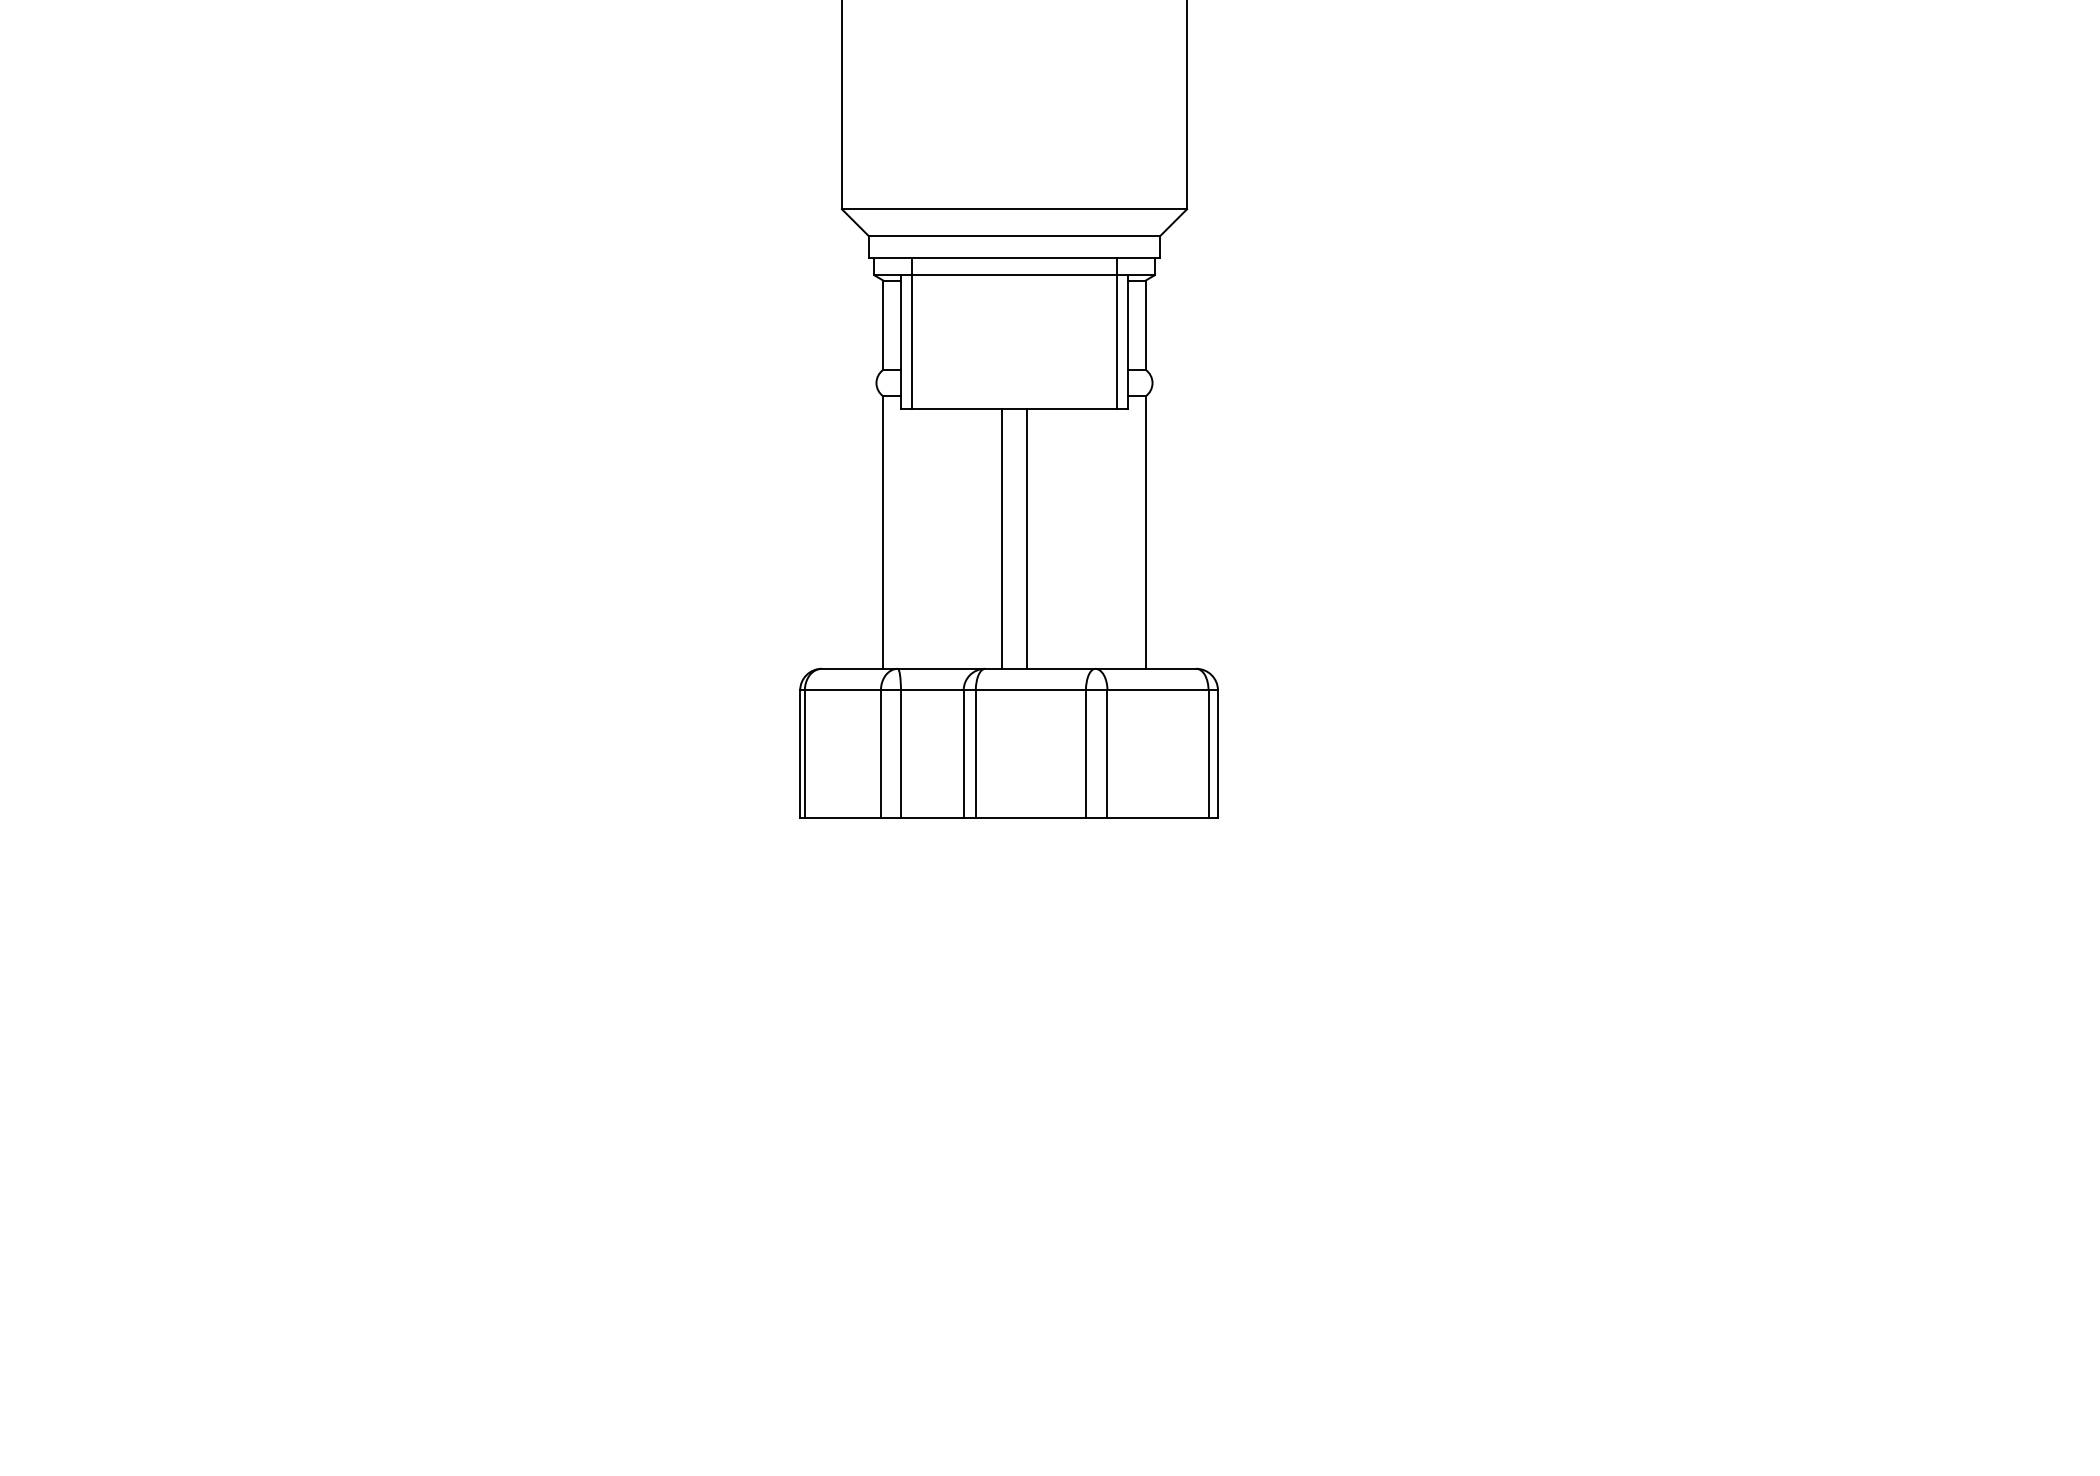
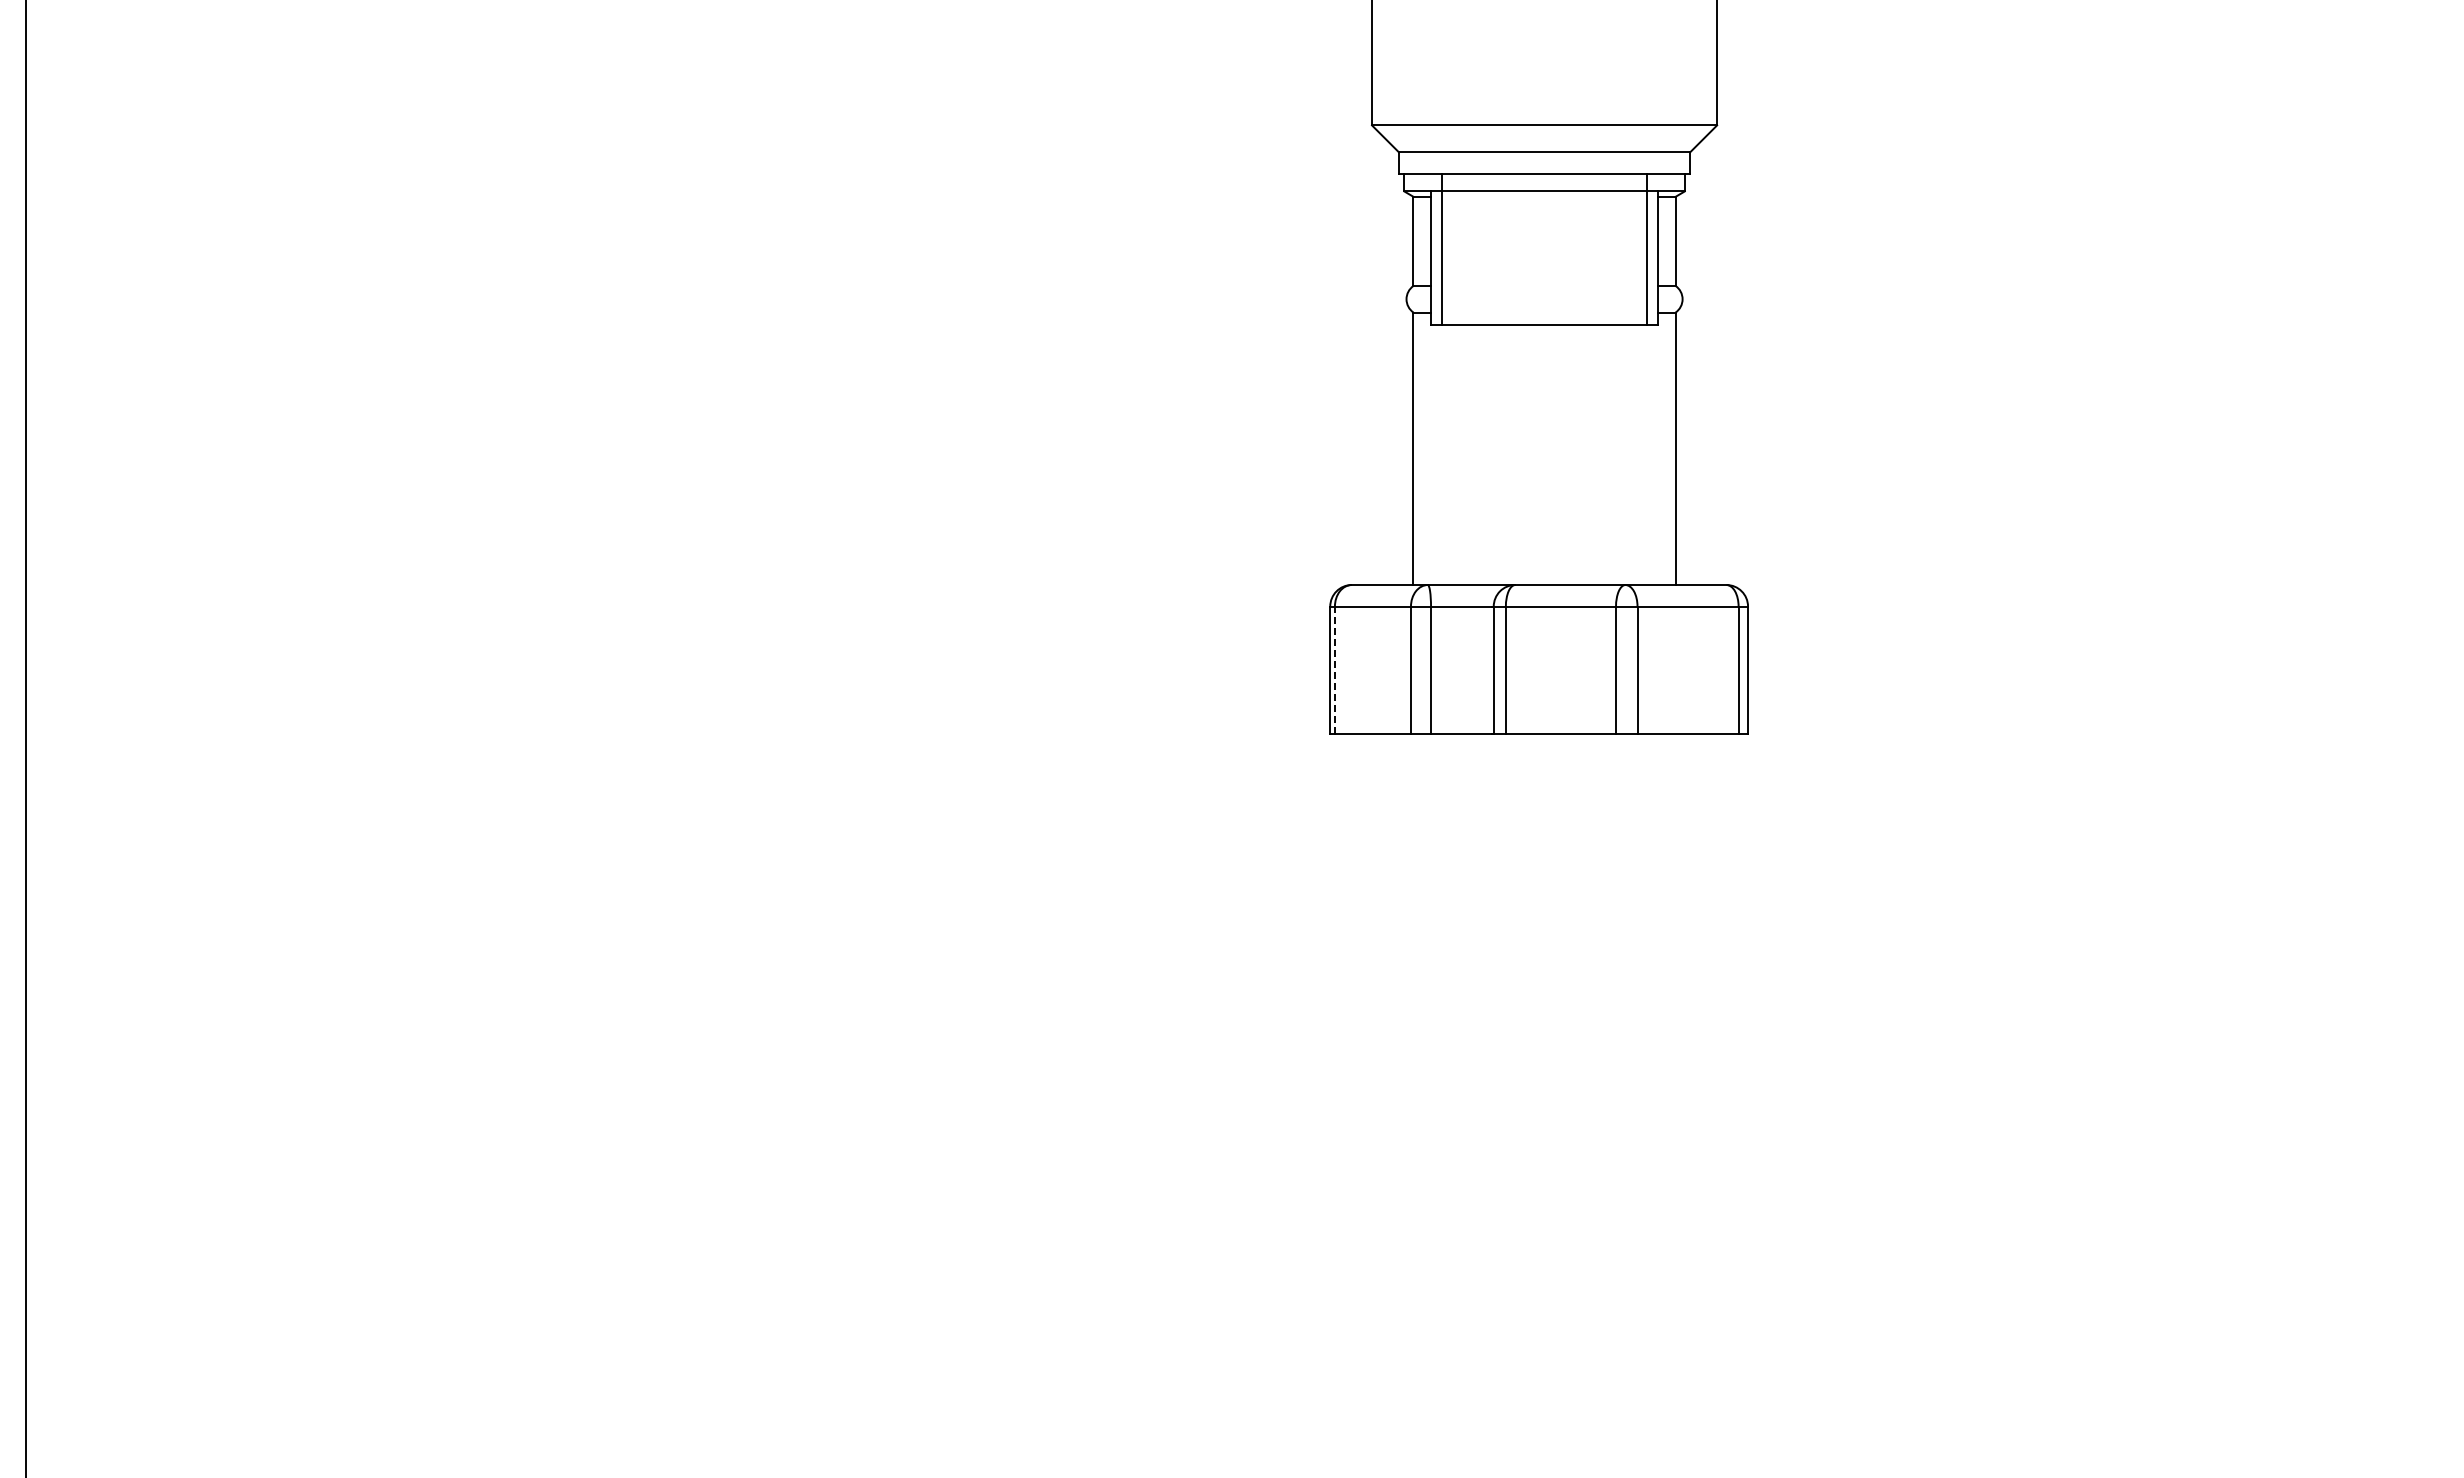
line: (1002, 538) -> (1532, 454), removed
line: (1027, 538) -> (1557, 454), removed
line: (804, 754) -> (1334, 670), solid -> dashed

